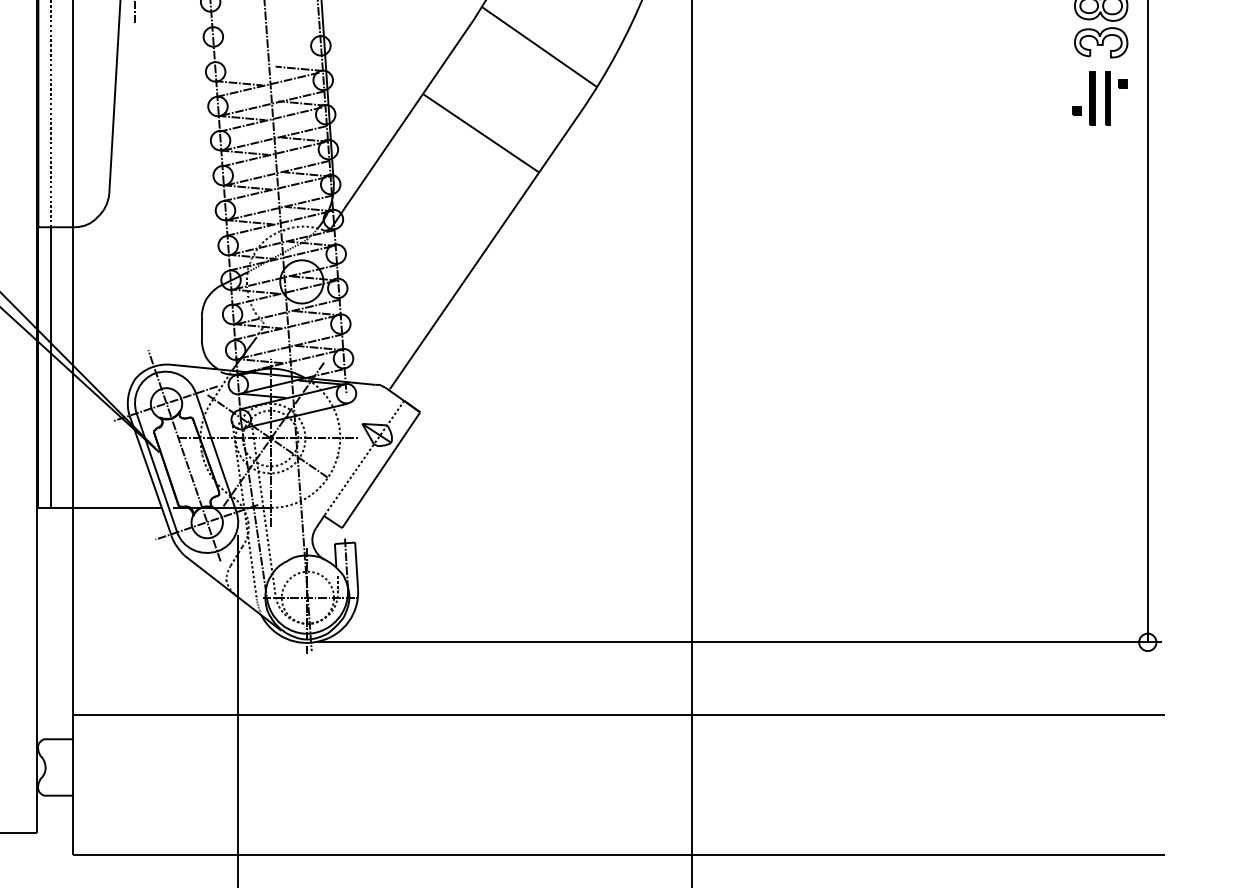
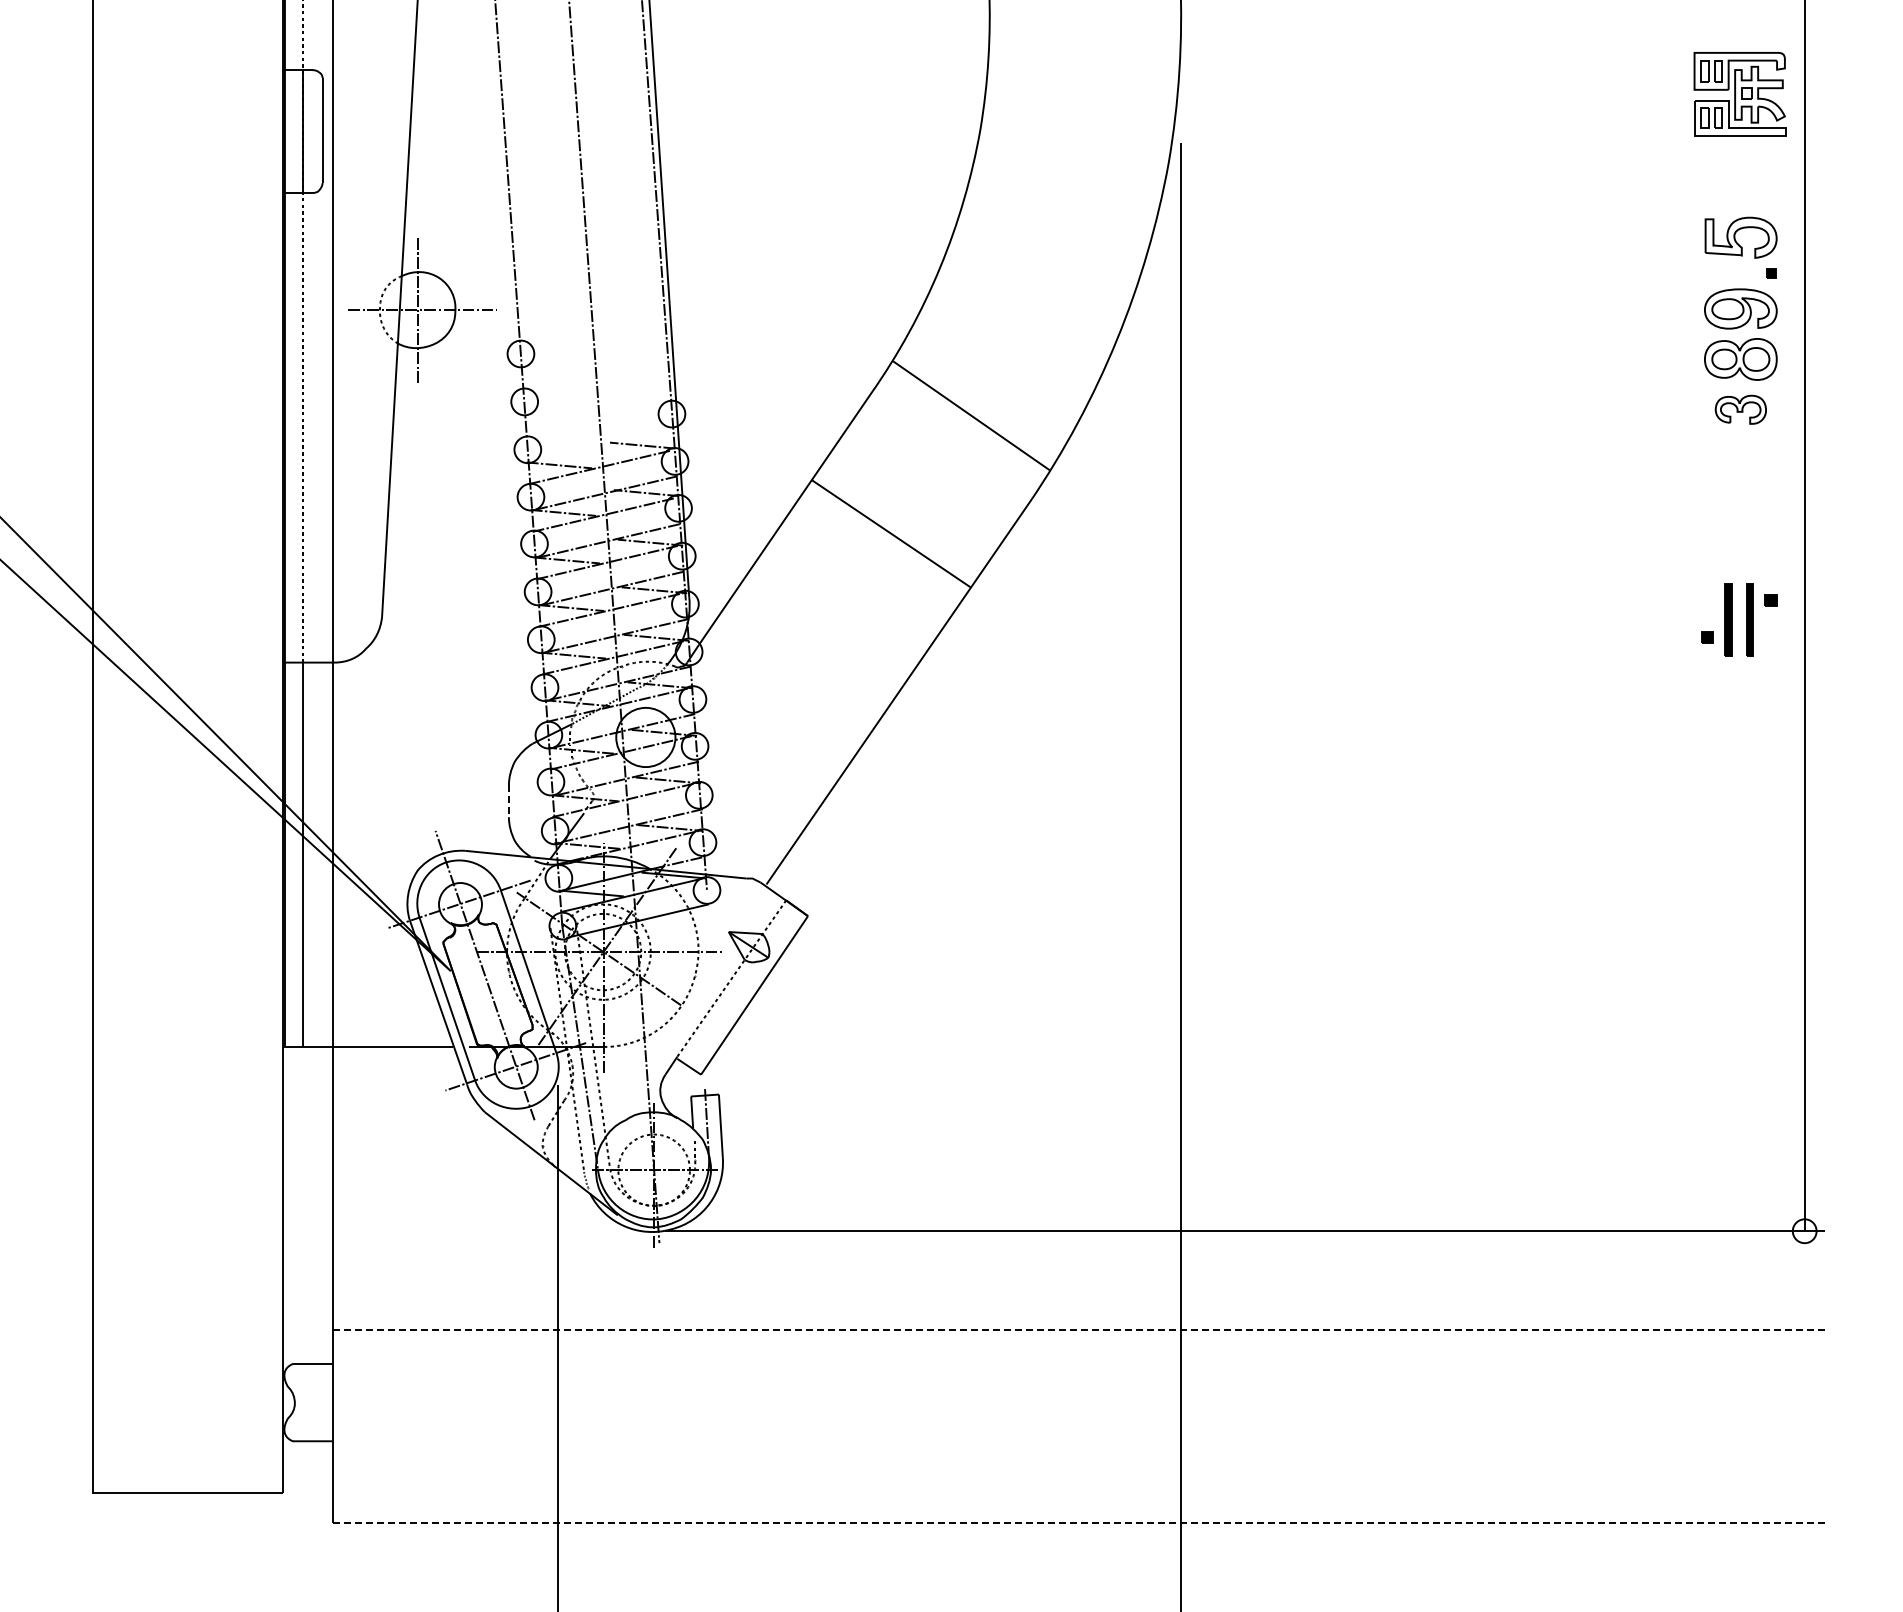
part: (1100, 42) -> (1740, 409), size x0.7
part: (1095, 97) -> (1732, 619), moved
line: (201, 328) -> (508, 801), solid -> dashed
line: (619, 714) -> (1080, 1330), solid -> dashed
line: (619, 854) -> (1080, 1522), solid -> dashed

